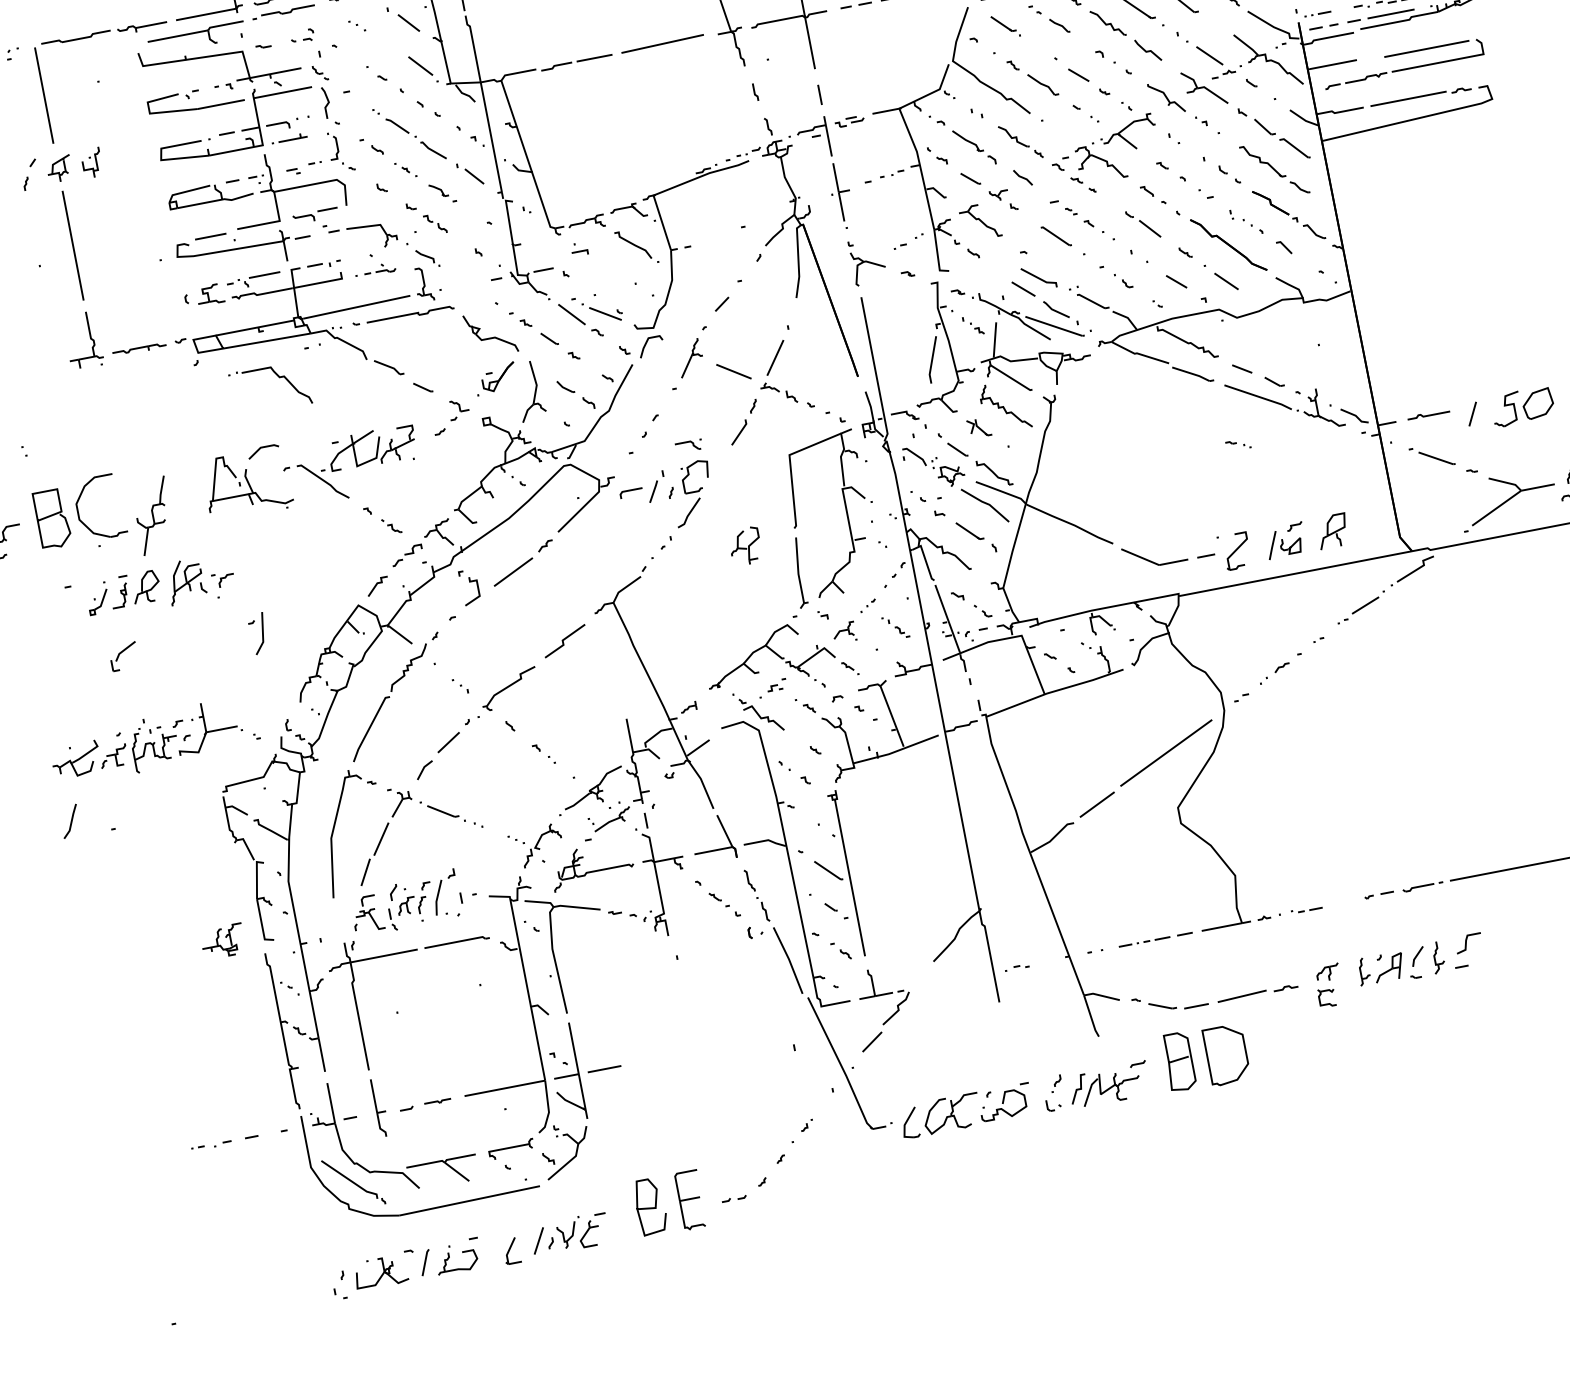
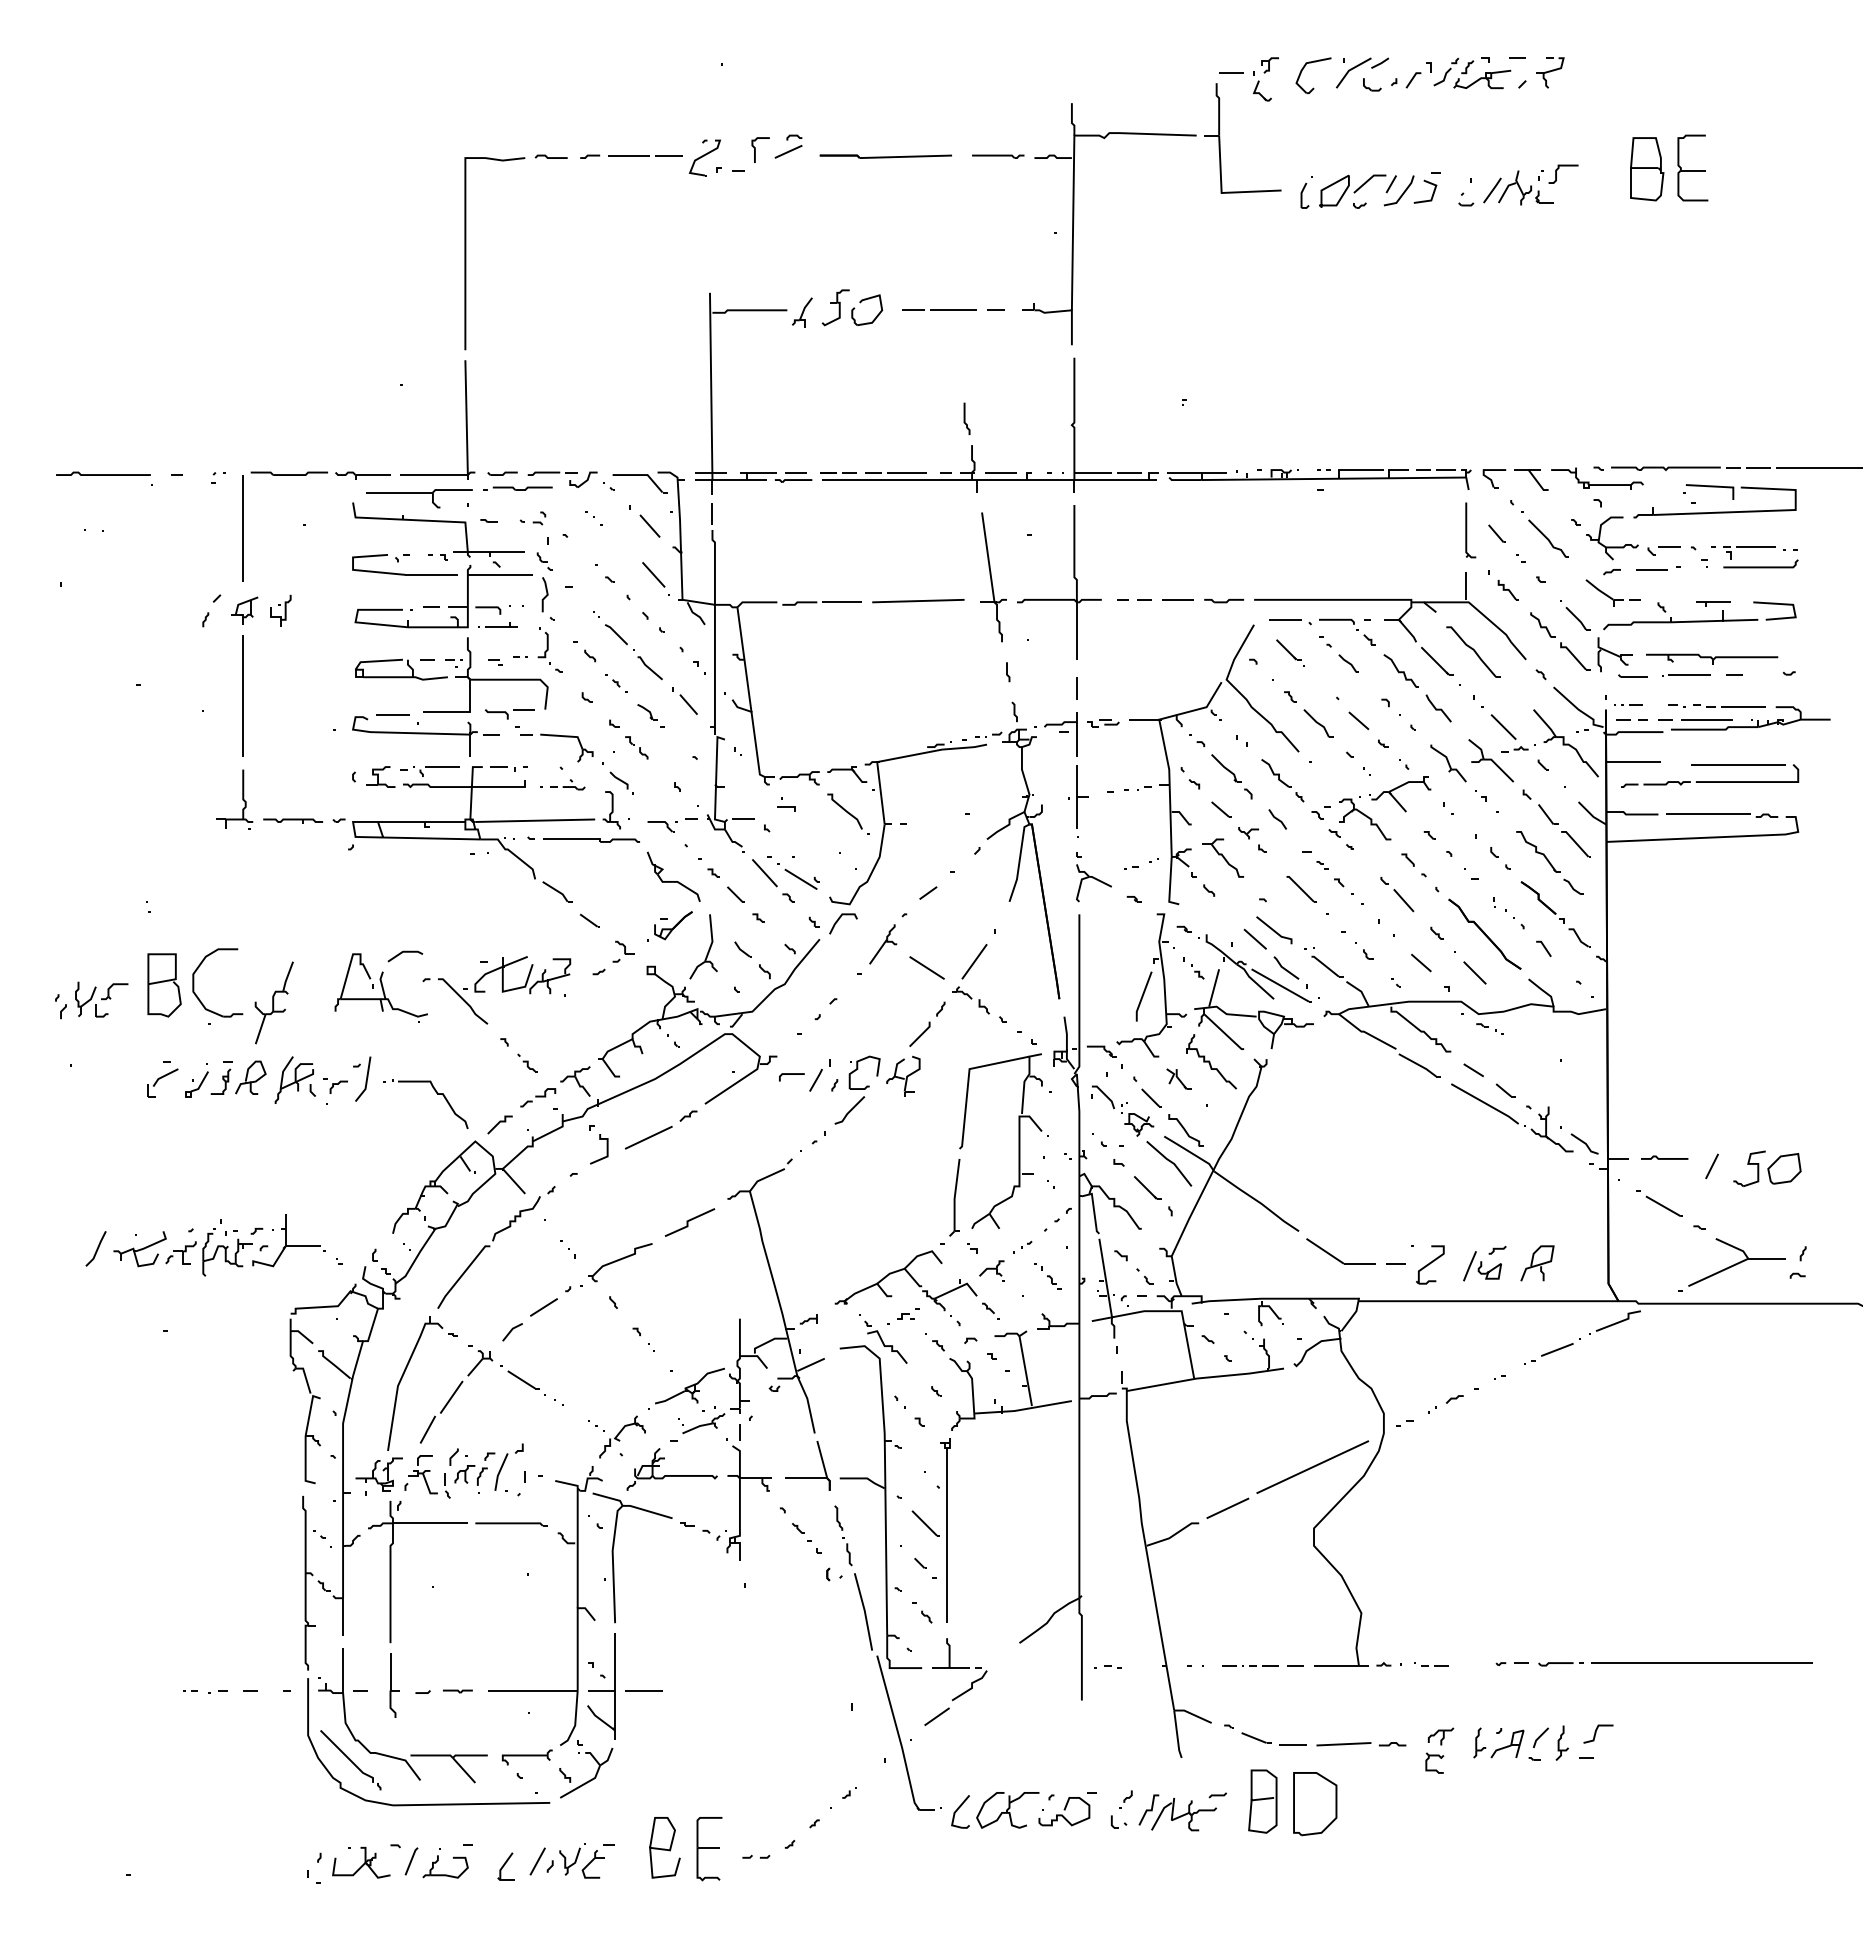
part: (278, 377) -> (436, 1093), moved
part: (1237, 444) -> (1489, 1028), moved
part: (689, 445) -> (662, 826), moved
part: (745, 545) -> (903, 1075), moved
part: (258, 633) -> (362, 1078), moved
part: (123, 656) -> (162, 1082), moved
line: (70, 821) -> (96, 1248), moved
part: (222, 941) -> (378, 1474), moved

